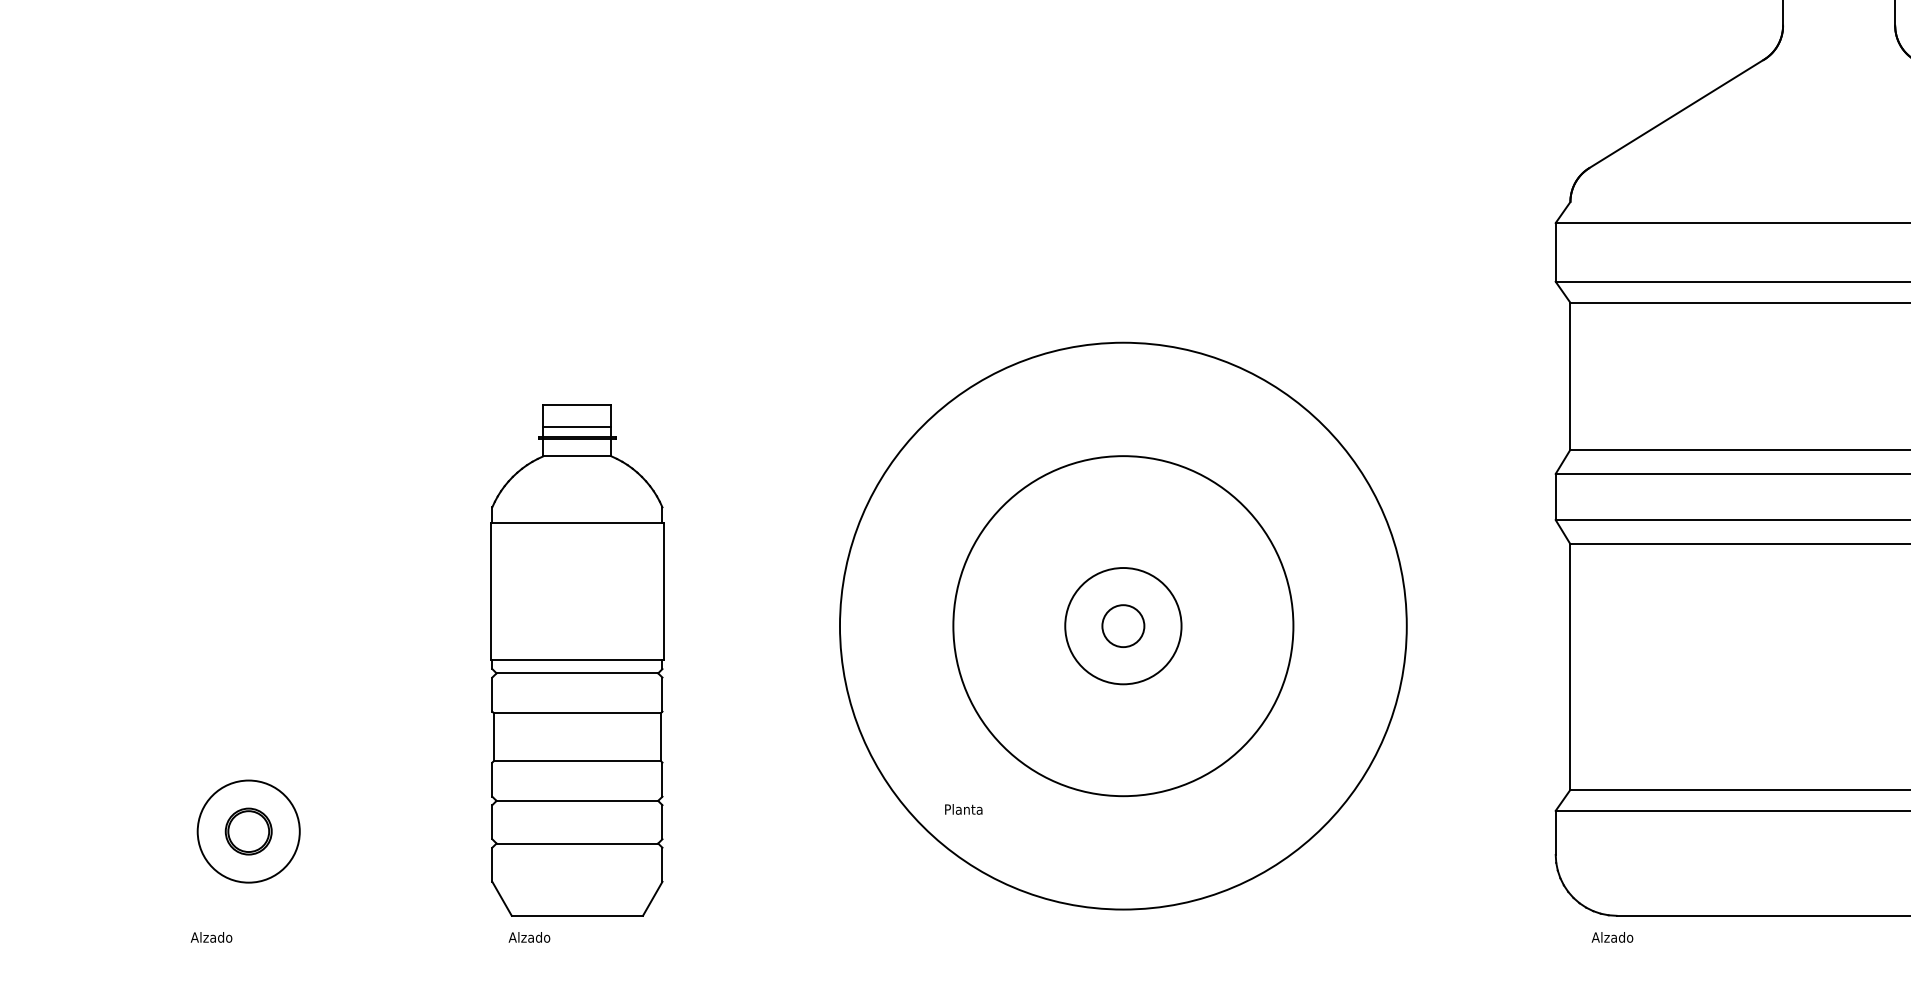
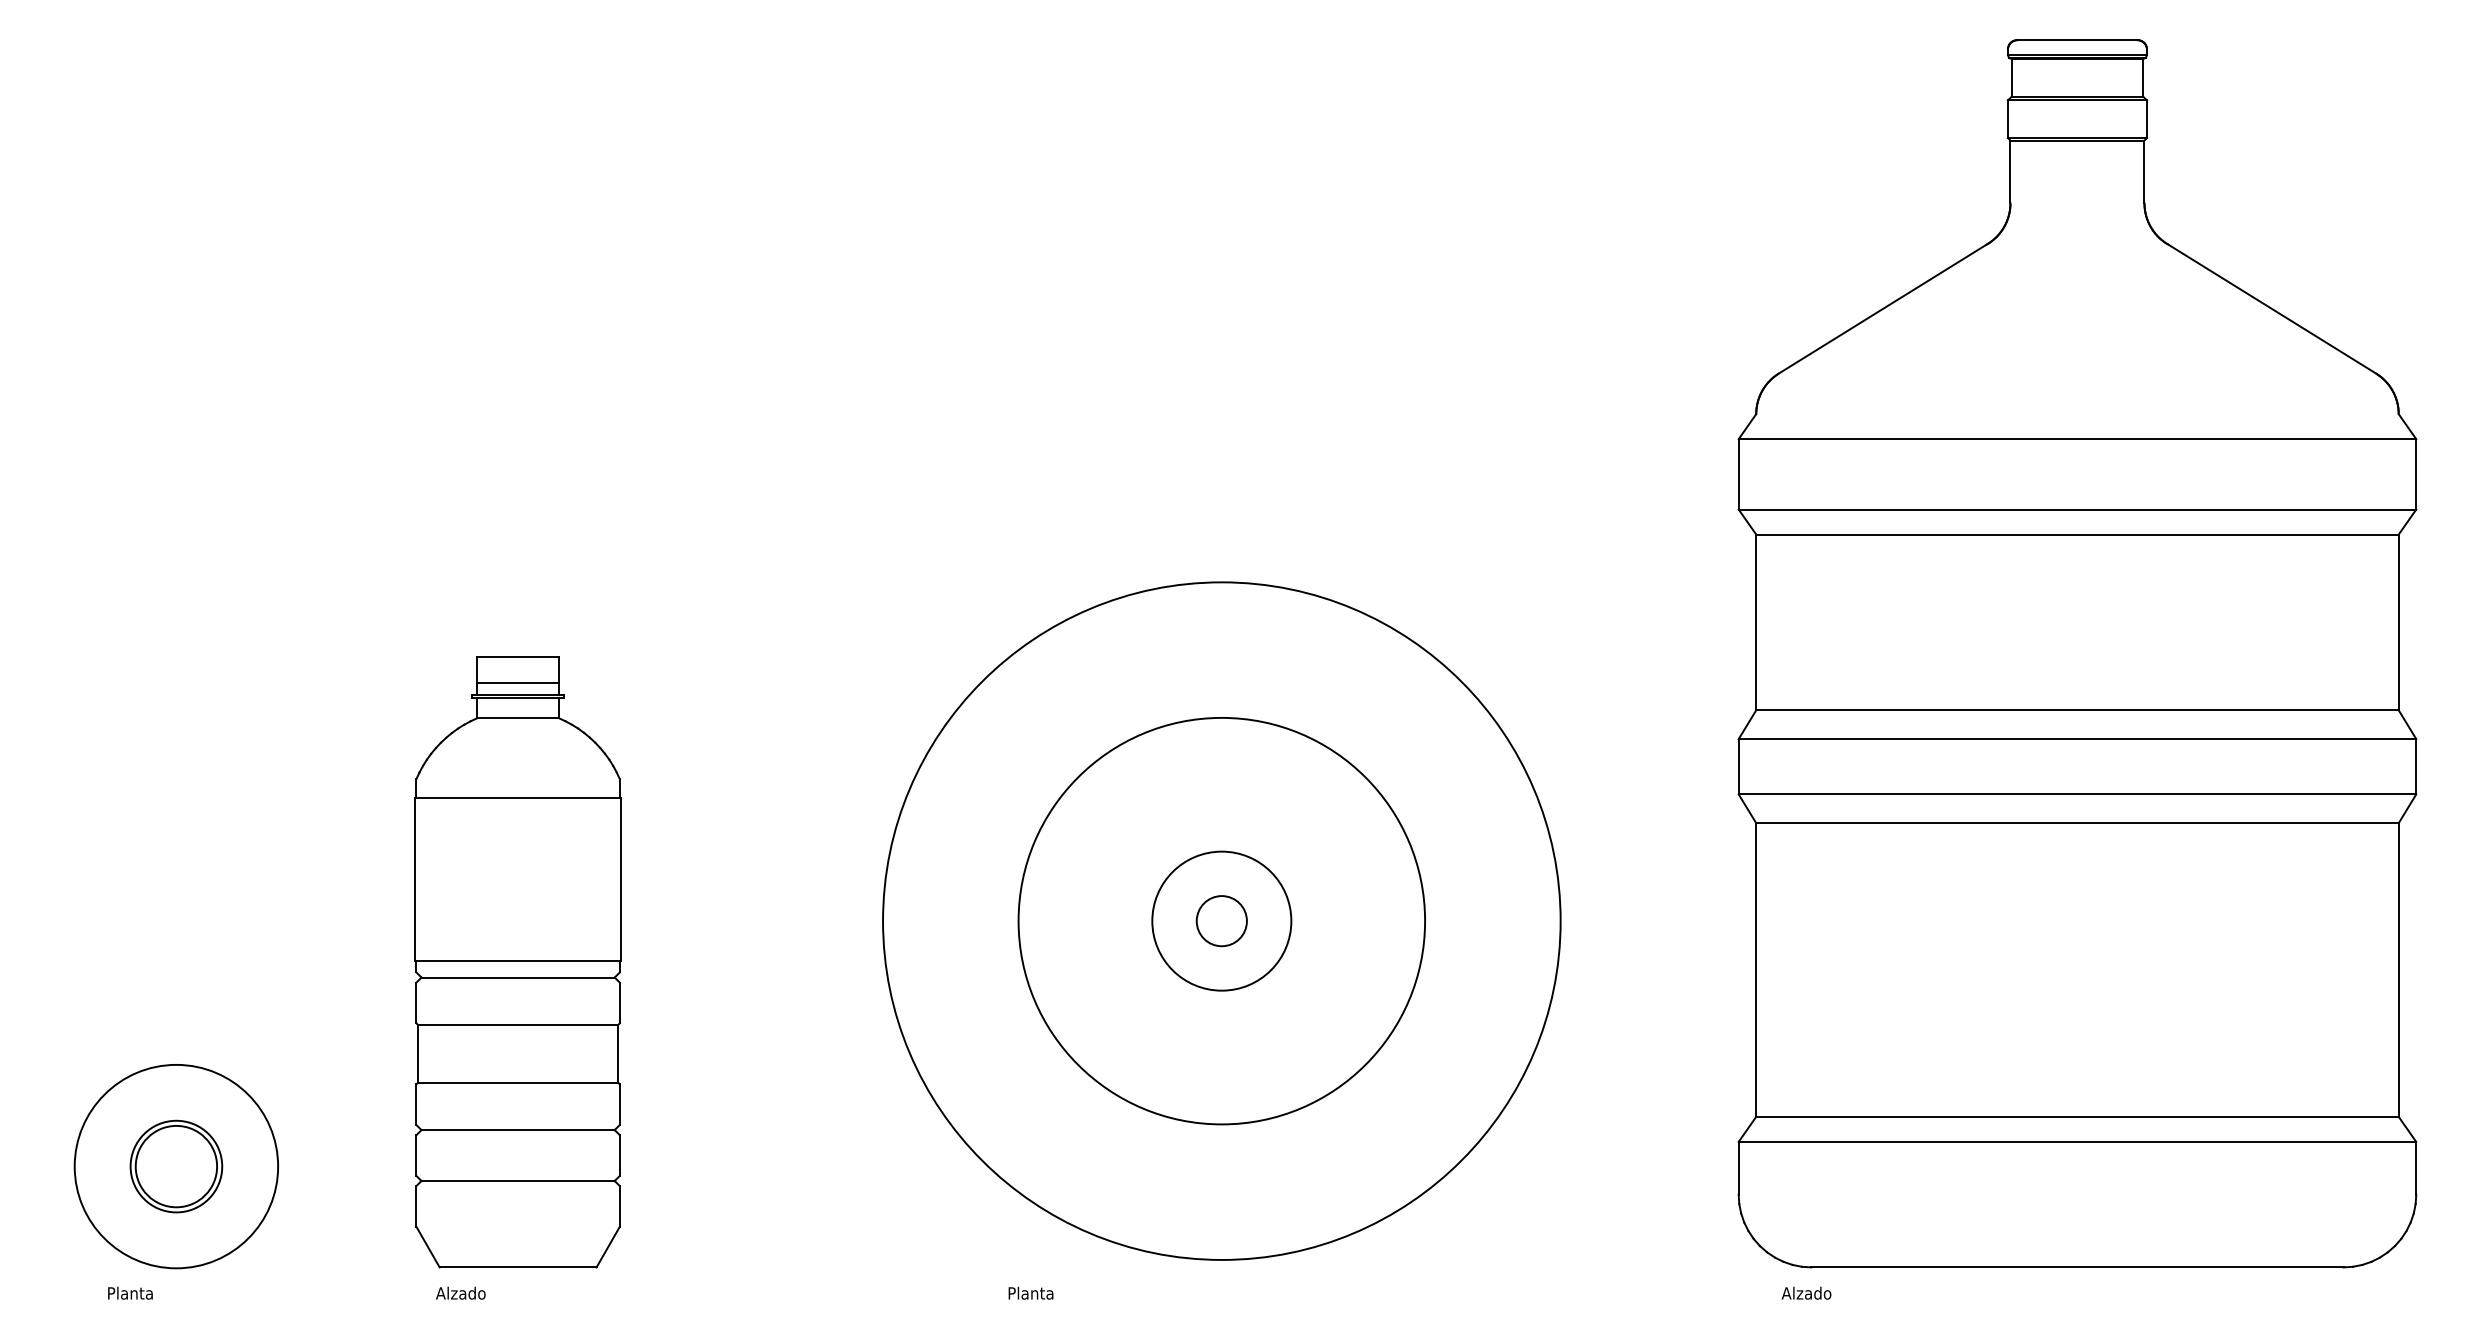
part: (576, 660) -> (517, 962), moved
text: (963, 808) -> (1030, 1292), moved
part: (248, 831) -> (175, 1166), size x1.67
text: (211, 936) -> (131, 1292), Alzado -> Planta
text: (529, 936) -> (460, 1292), moved

